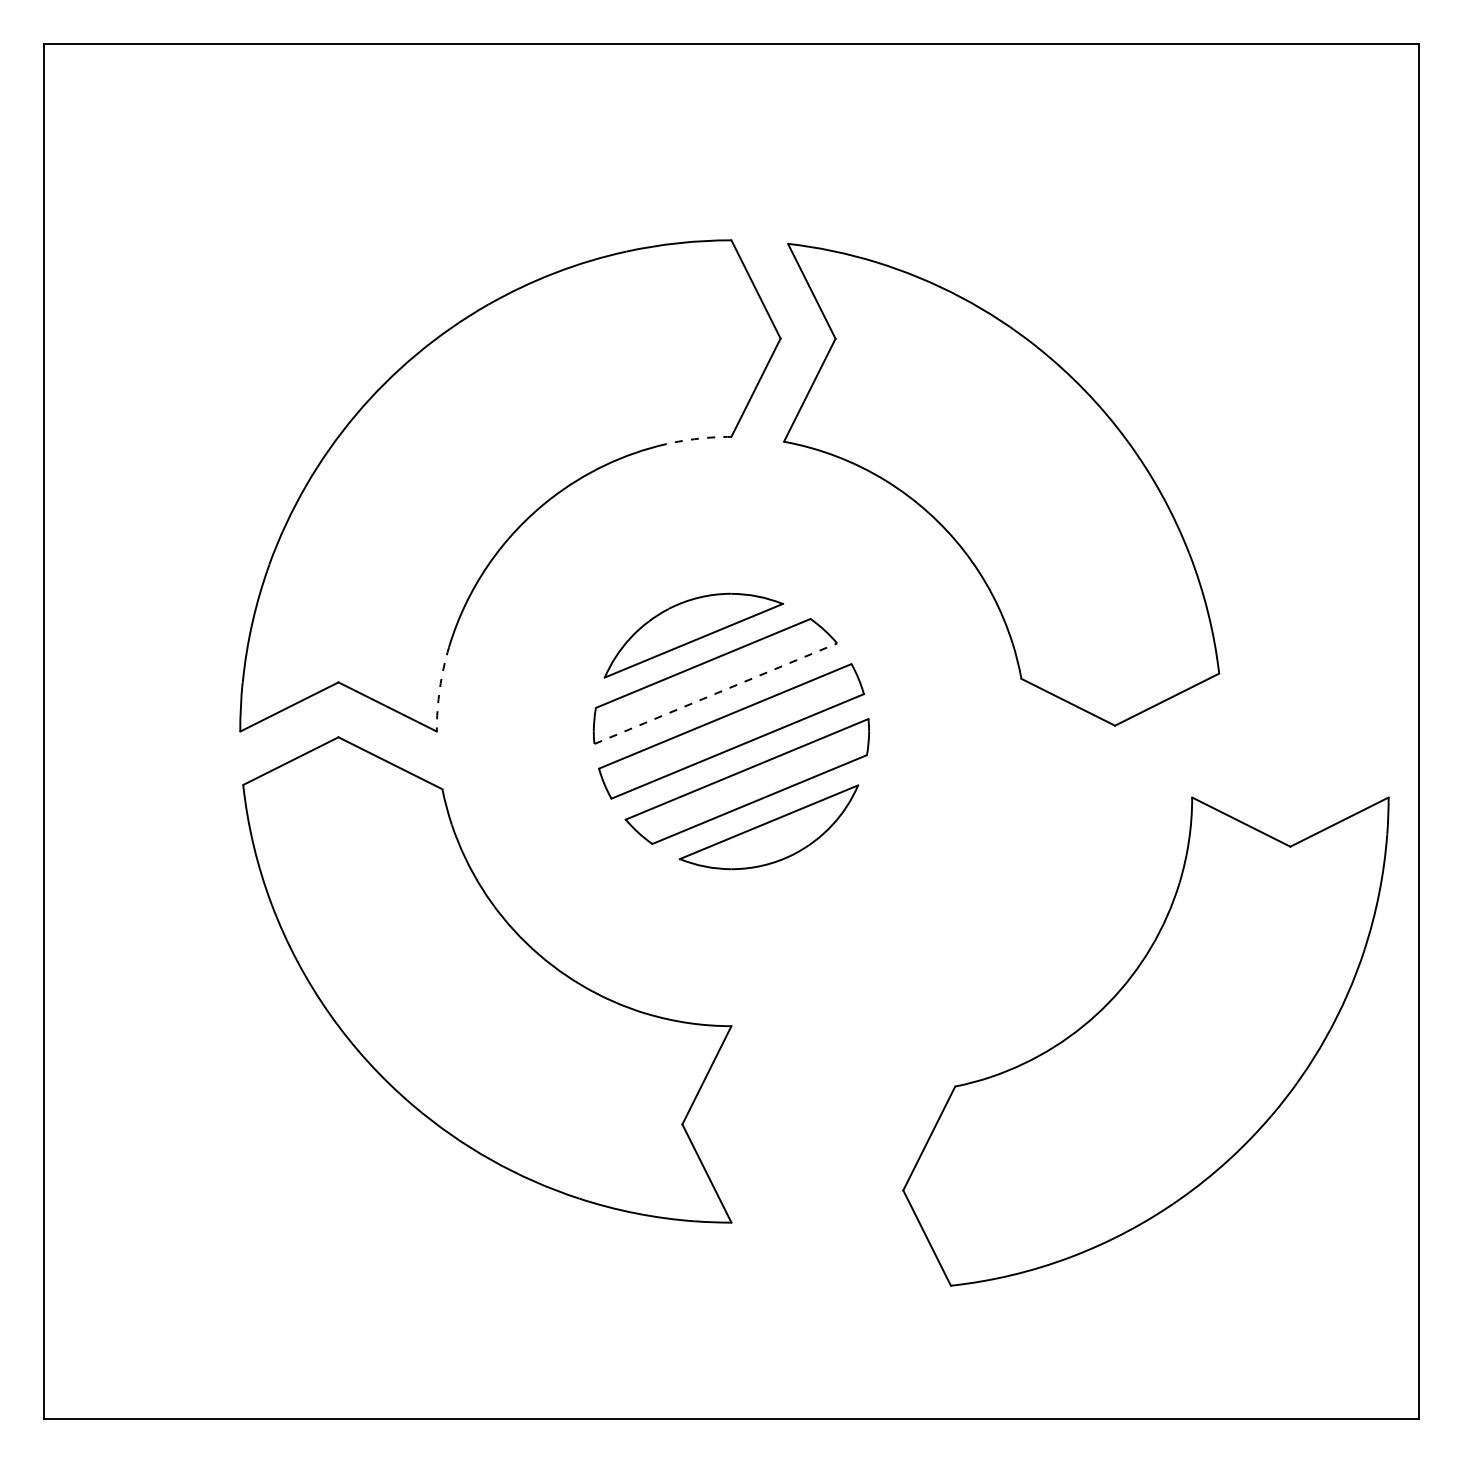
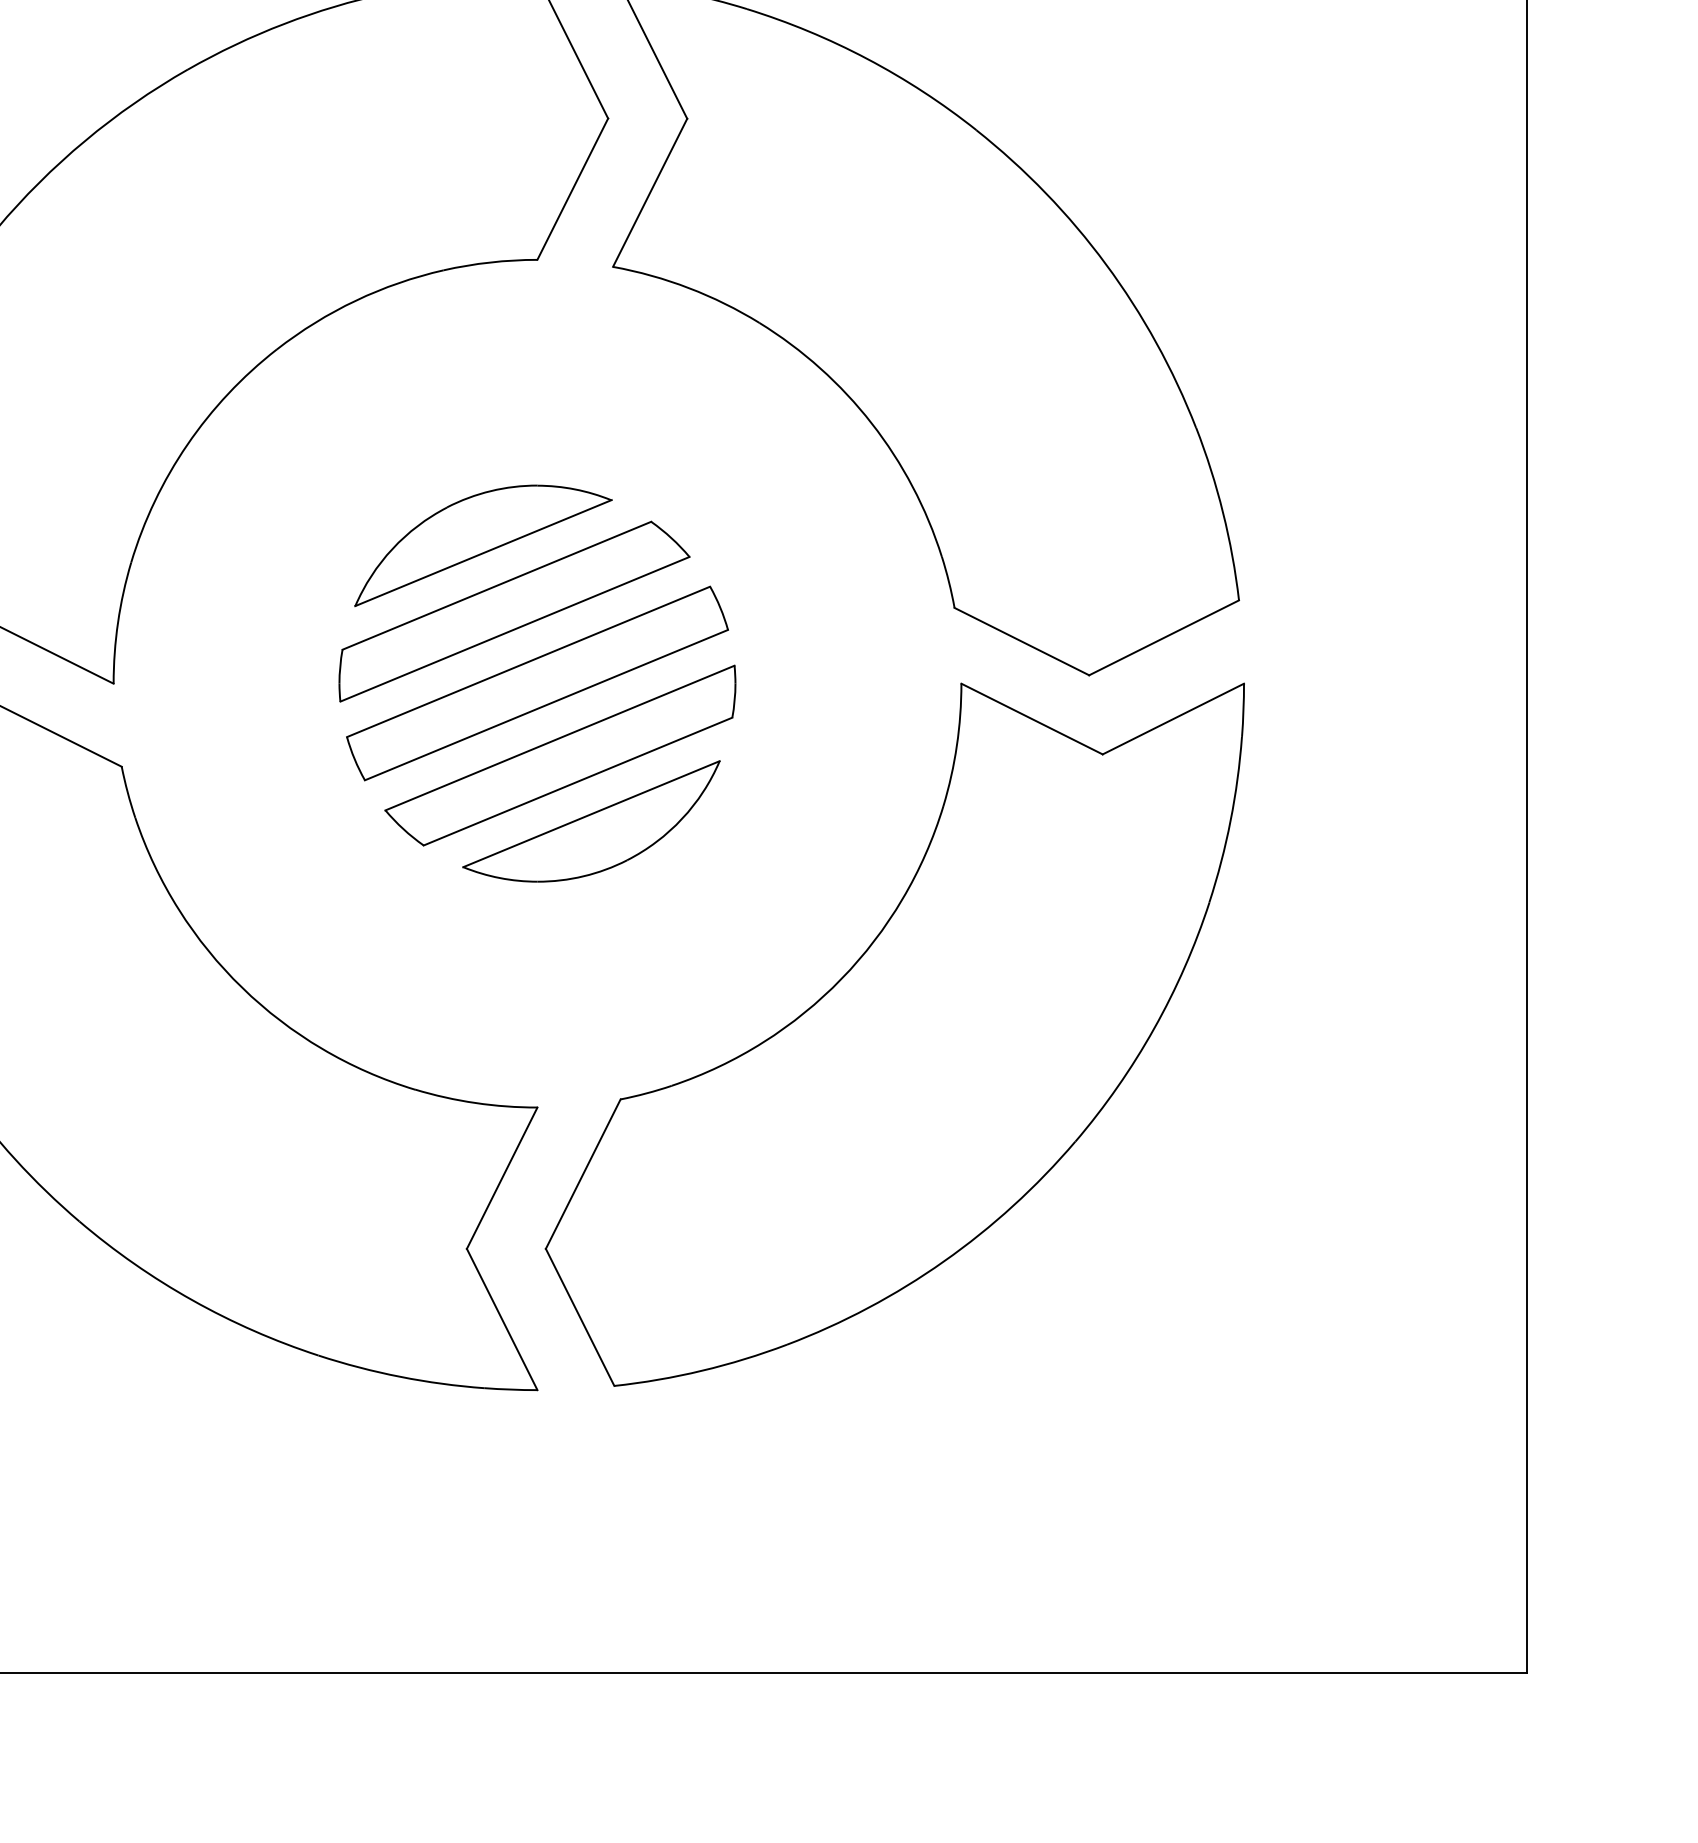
arc: (698, 438) -> (490, 262), dashed -> solid
arc: (439, 689) -> (117, 623), dashed -> solid
line: (716, 693) -> (515, 629), dashed -> solid
part: (1145, 1041) -> (894, 1034), moved

